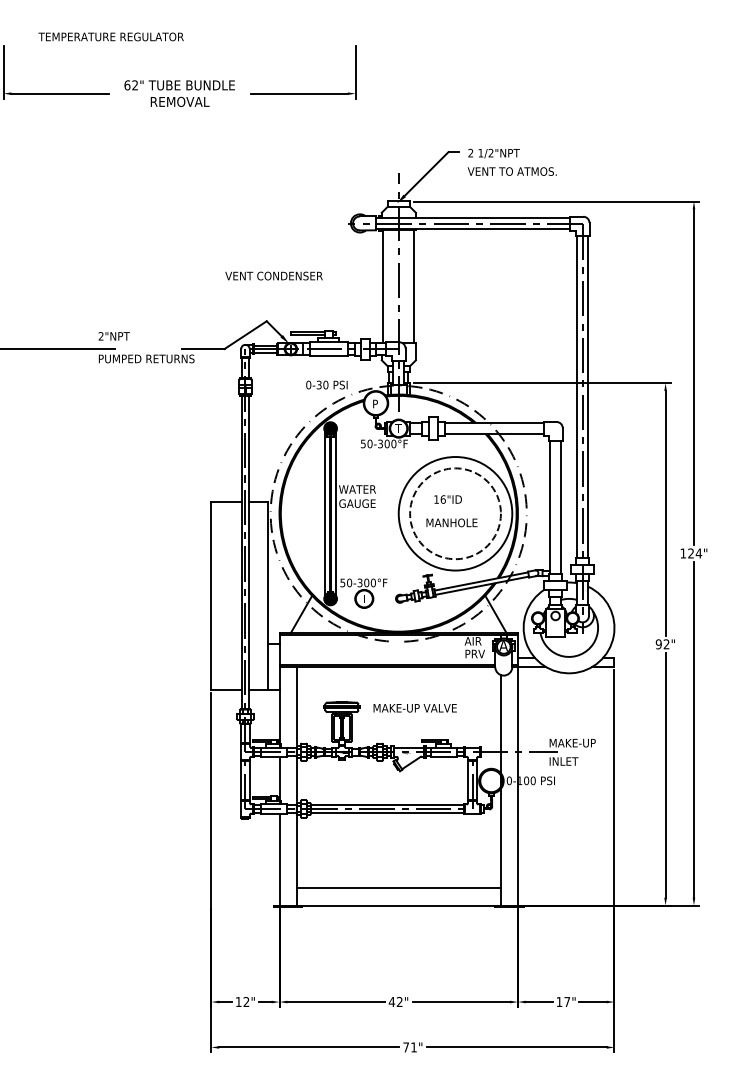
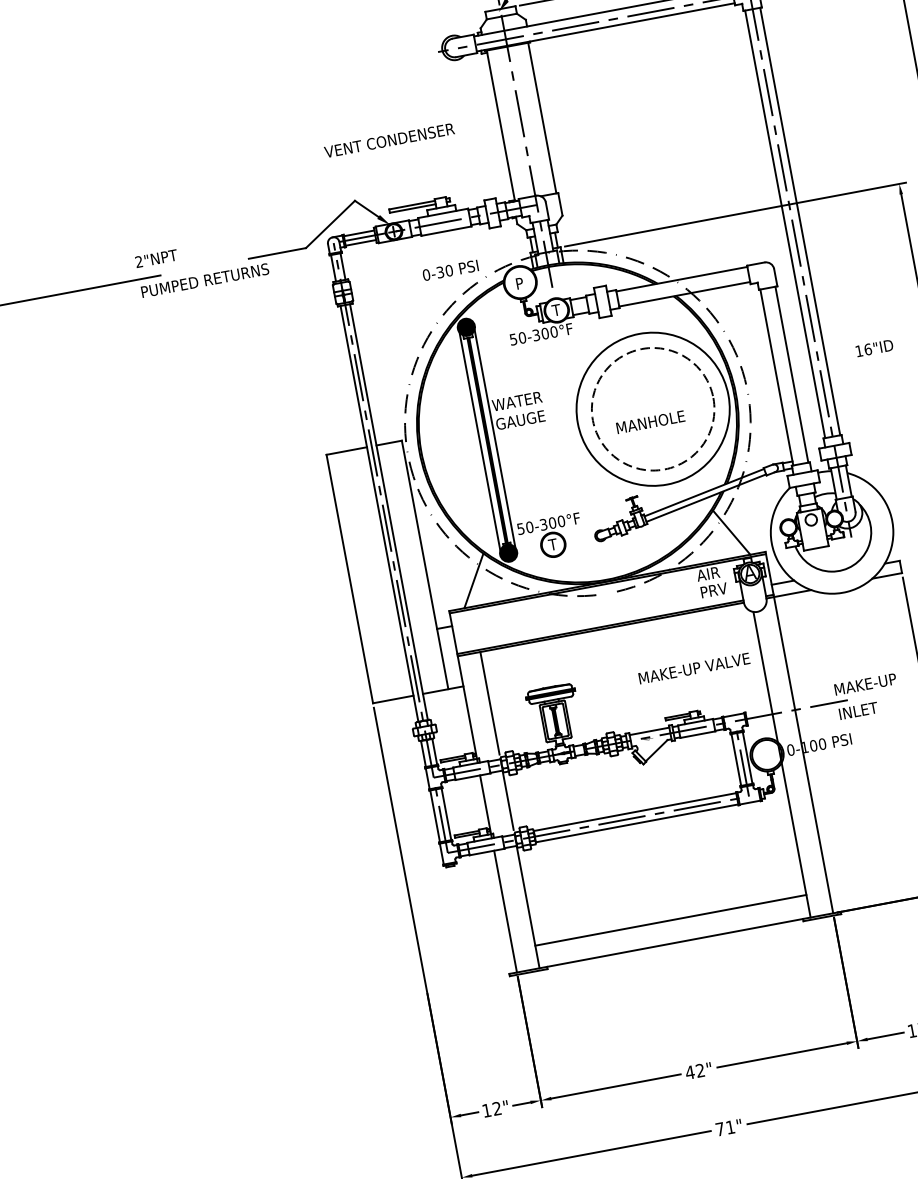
text: (273, 275) -> (388, 139), moved
text: (447, 499) -> (873, 348), moved
text: (414, 708) -> (693, 669), moved

